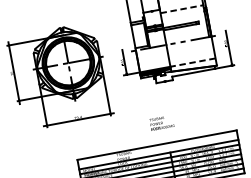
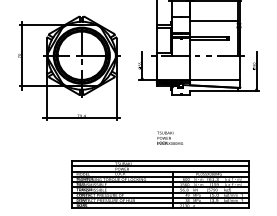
line: (182, 9) -> (214, 20), dashed -> solid
line: (193, 62) -> (215, 79), dashed -> solid
line: (157, 150) -> (160, 166), added

